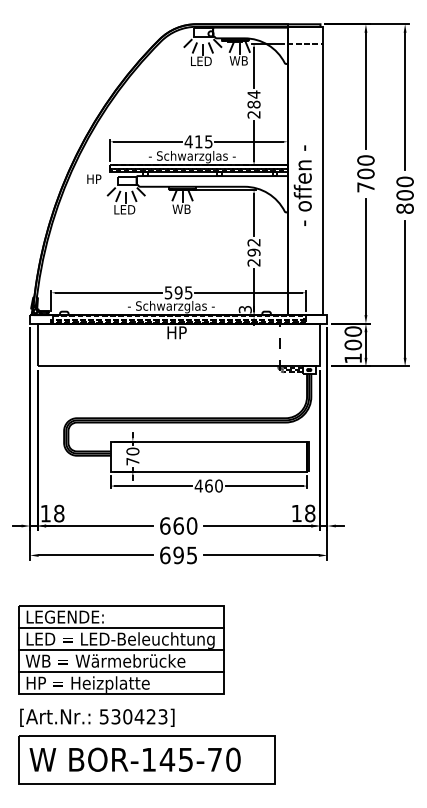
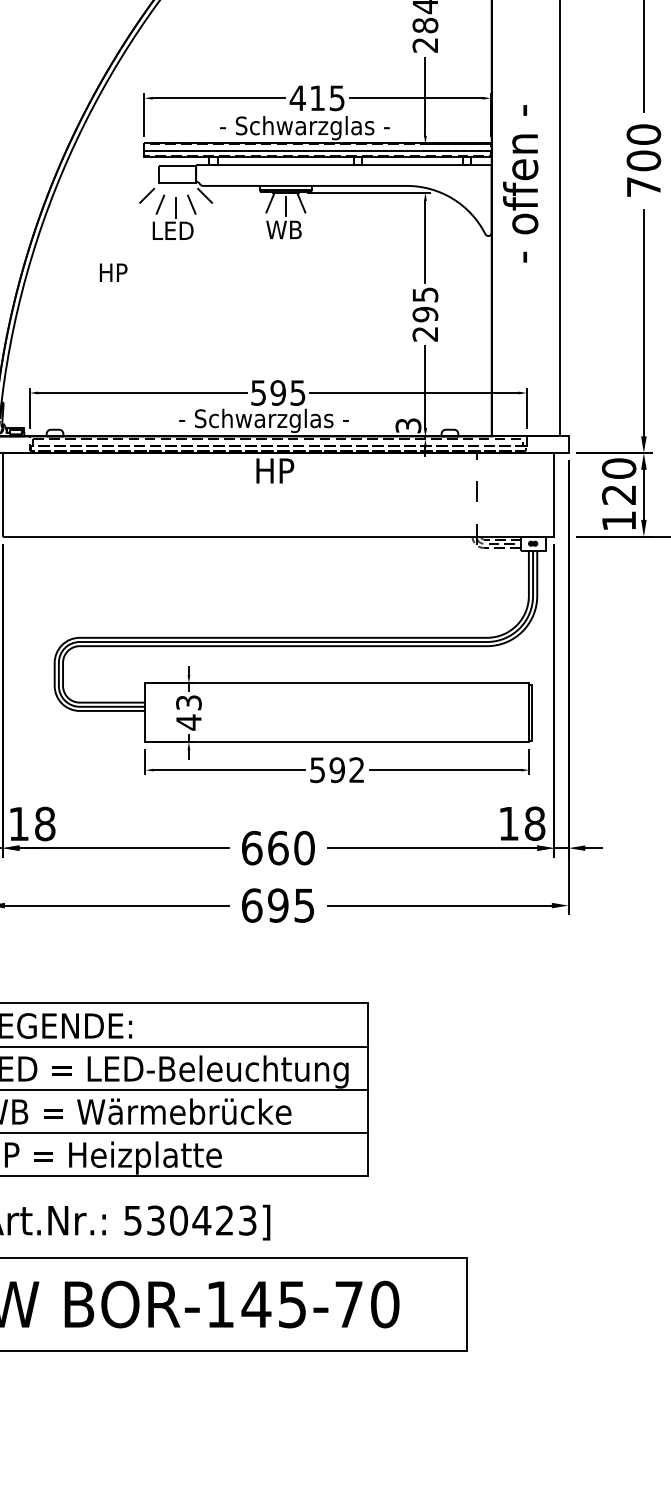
text: (94, 178) -> (113, 271), moved
text: (253, 242) -> (424, 294), 292 -> 295
text: (353, 344) -> (619, 493), 100 -> 120
text: (132, 456) -> (188, 712), 70 -> 43
text: (208, 485) -> (336, 769), 460 -> 592

